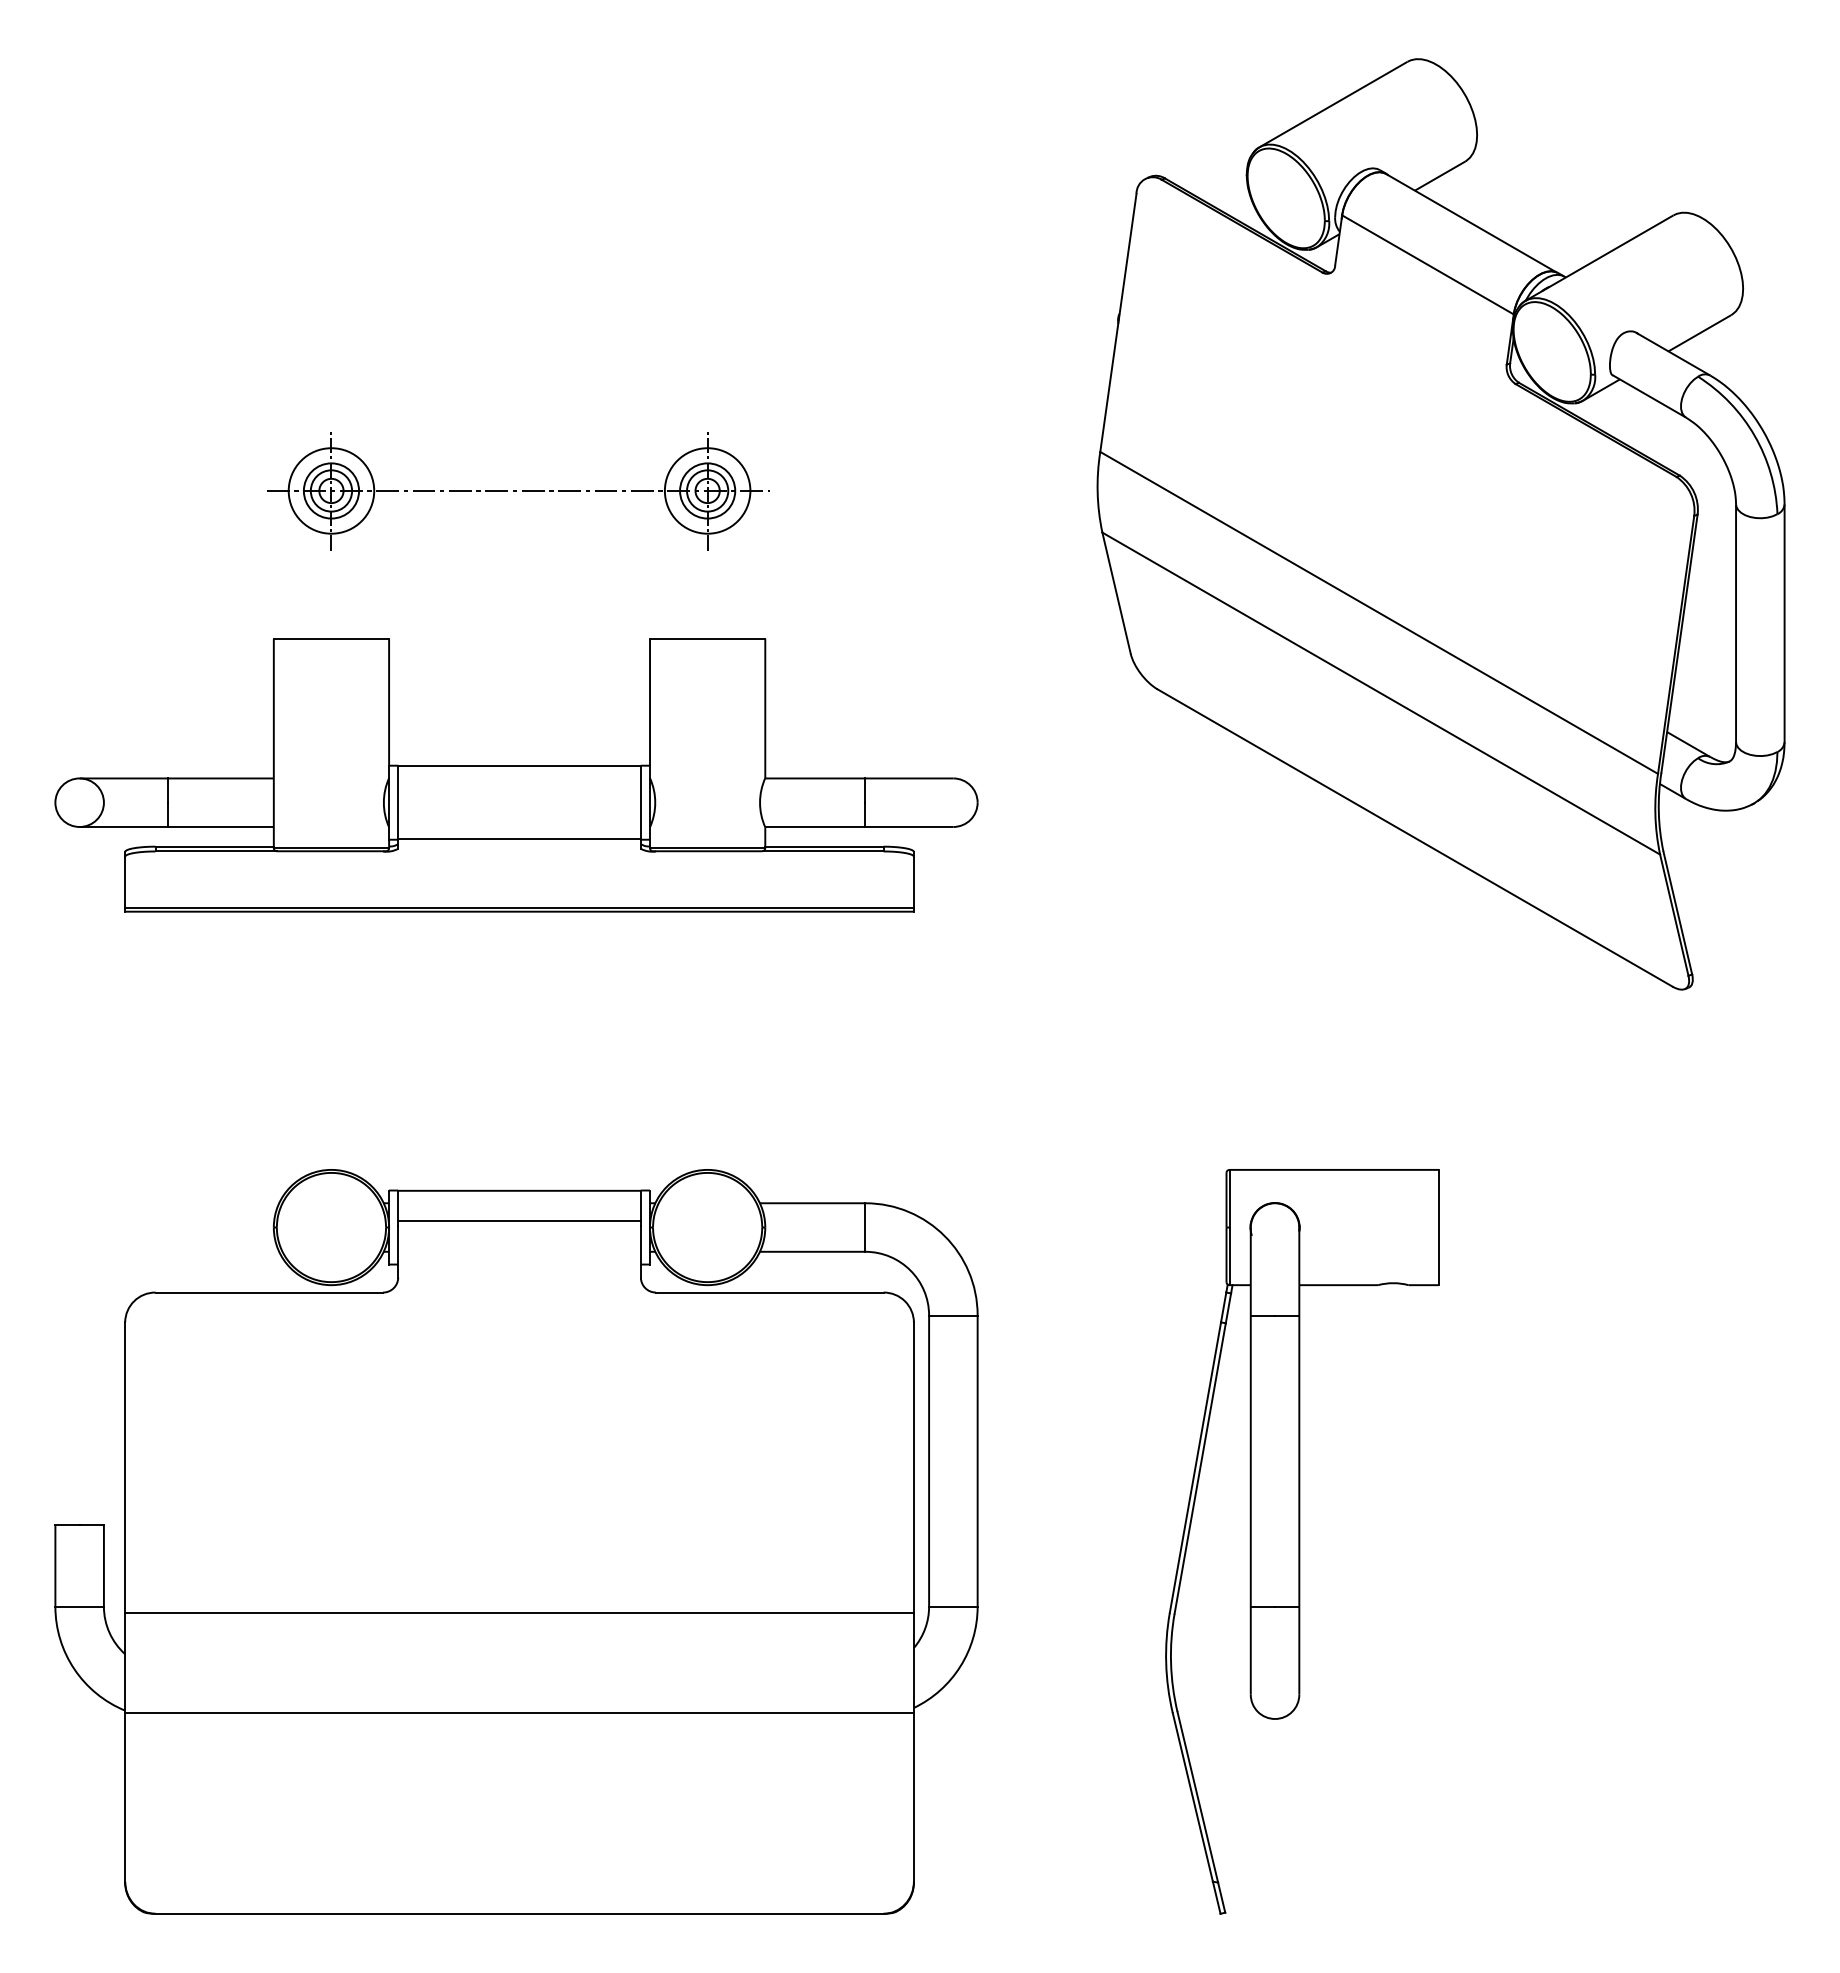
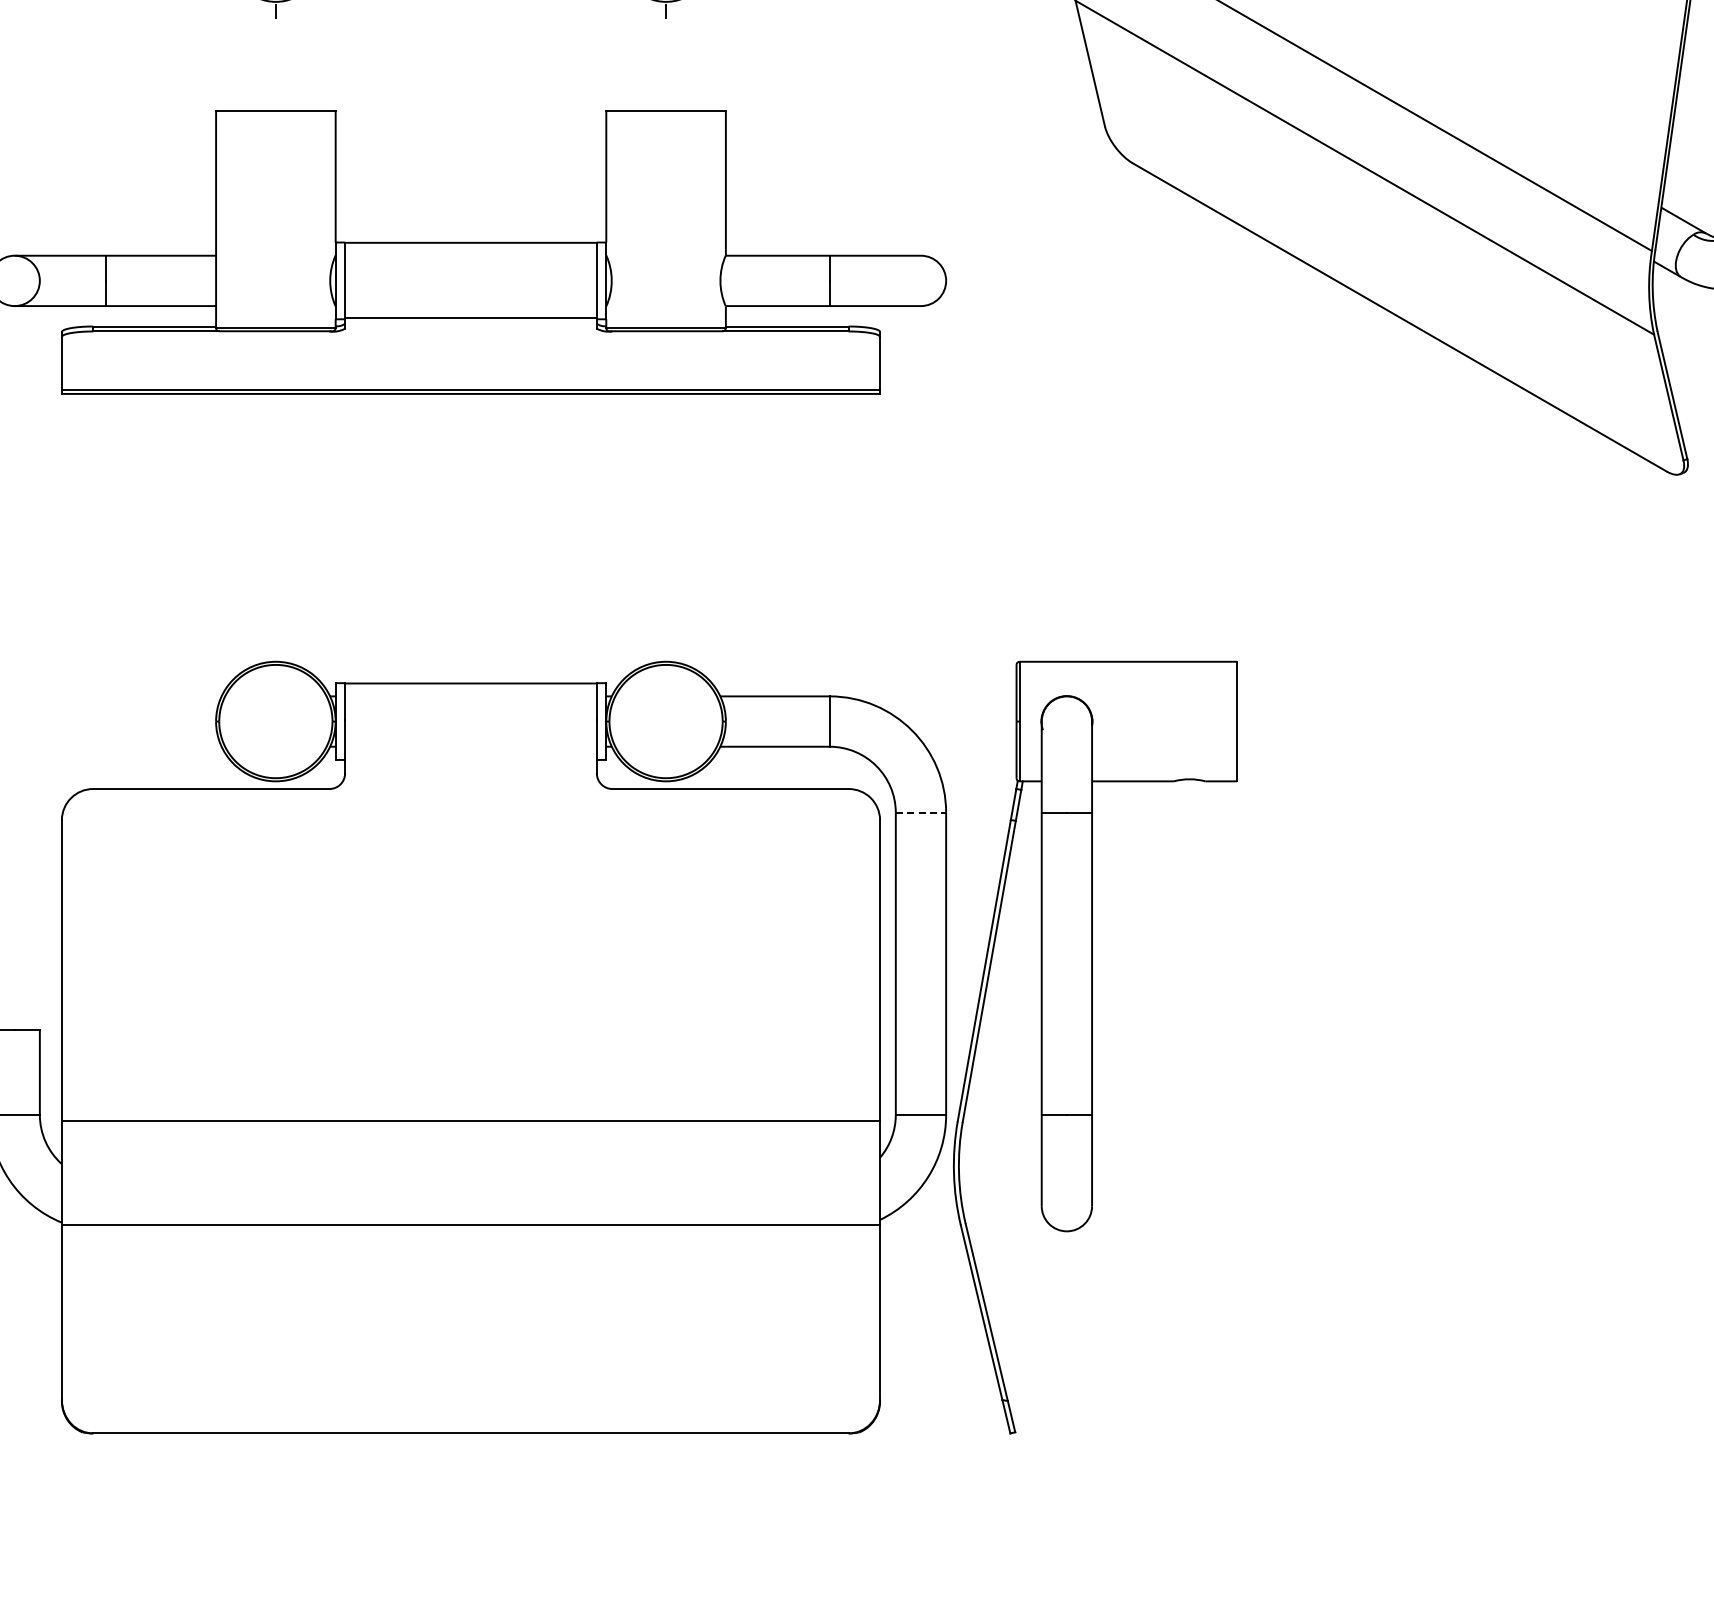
line: (519, 1221) -> (470, 715), removed
line: (953, 1315) -> (921, 812), solid -> dashed
part: (1302, 1541) -> (1095, 1047), moved

